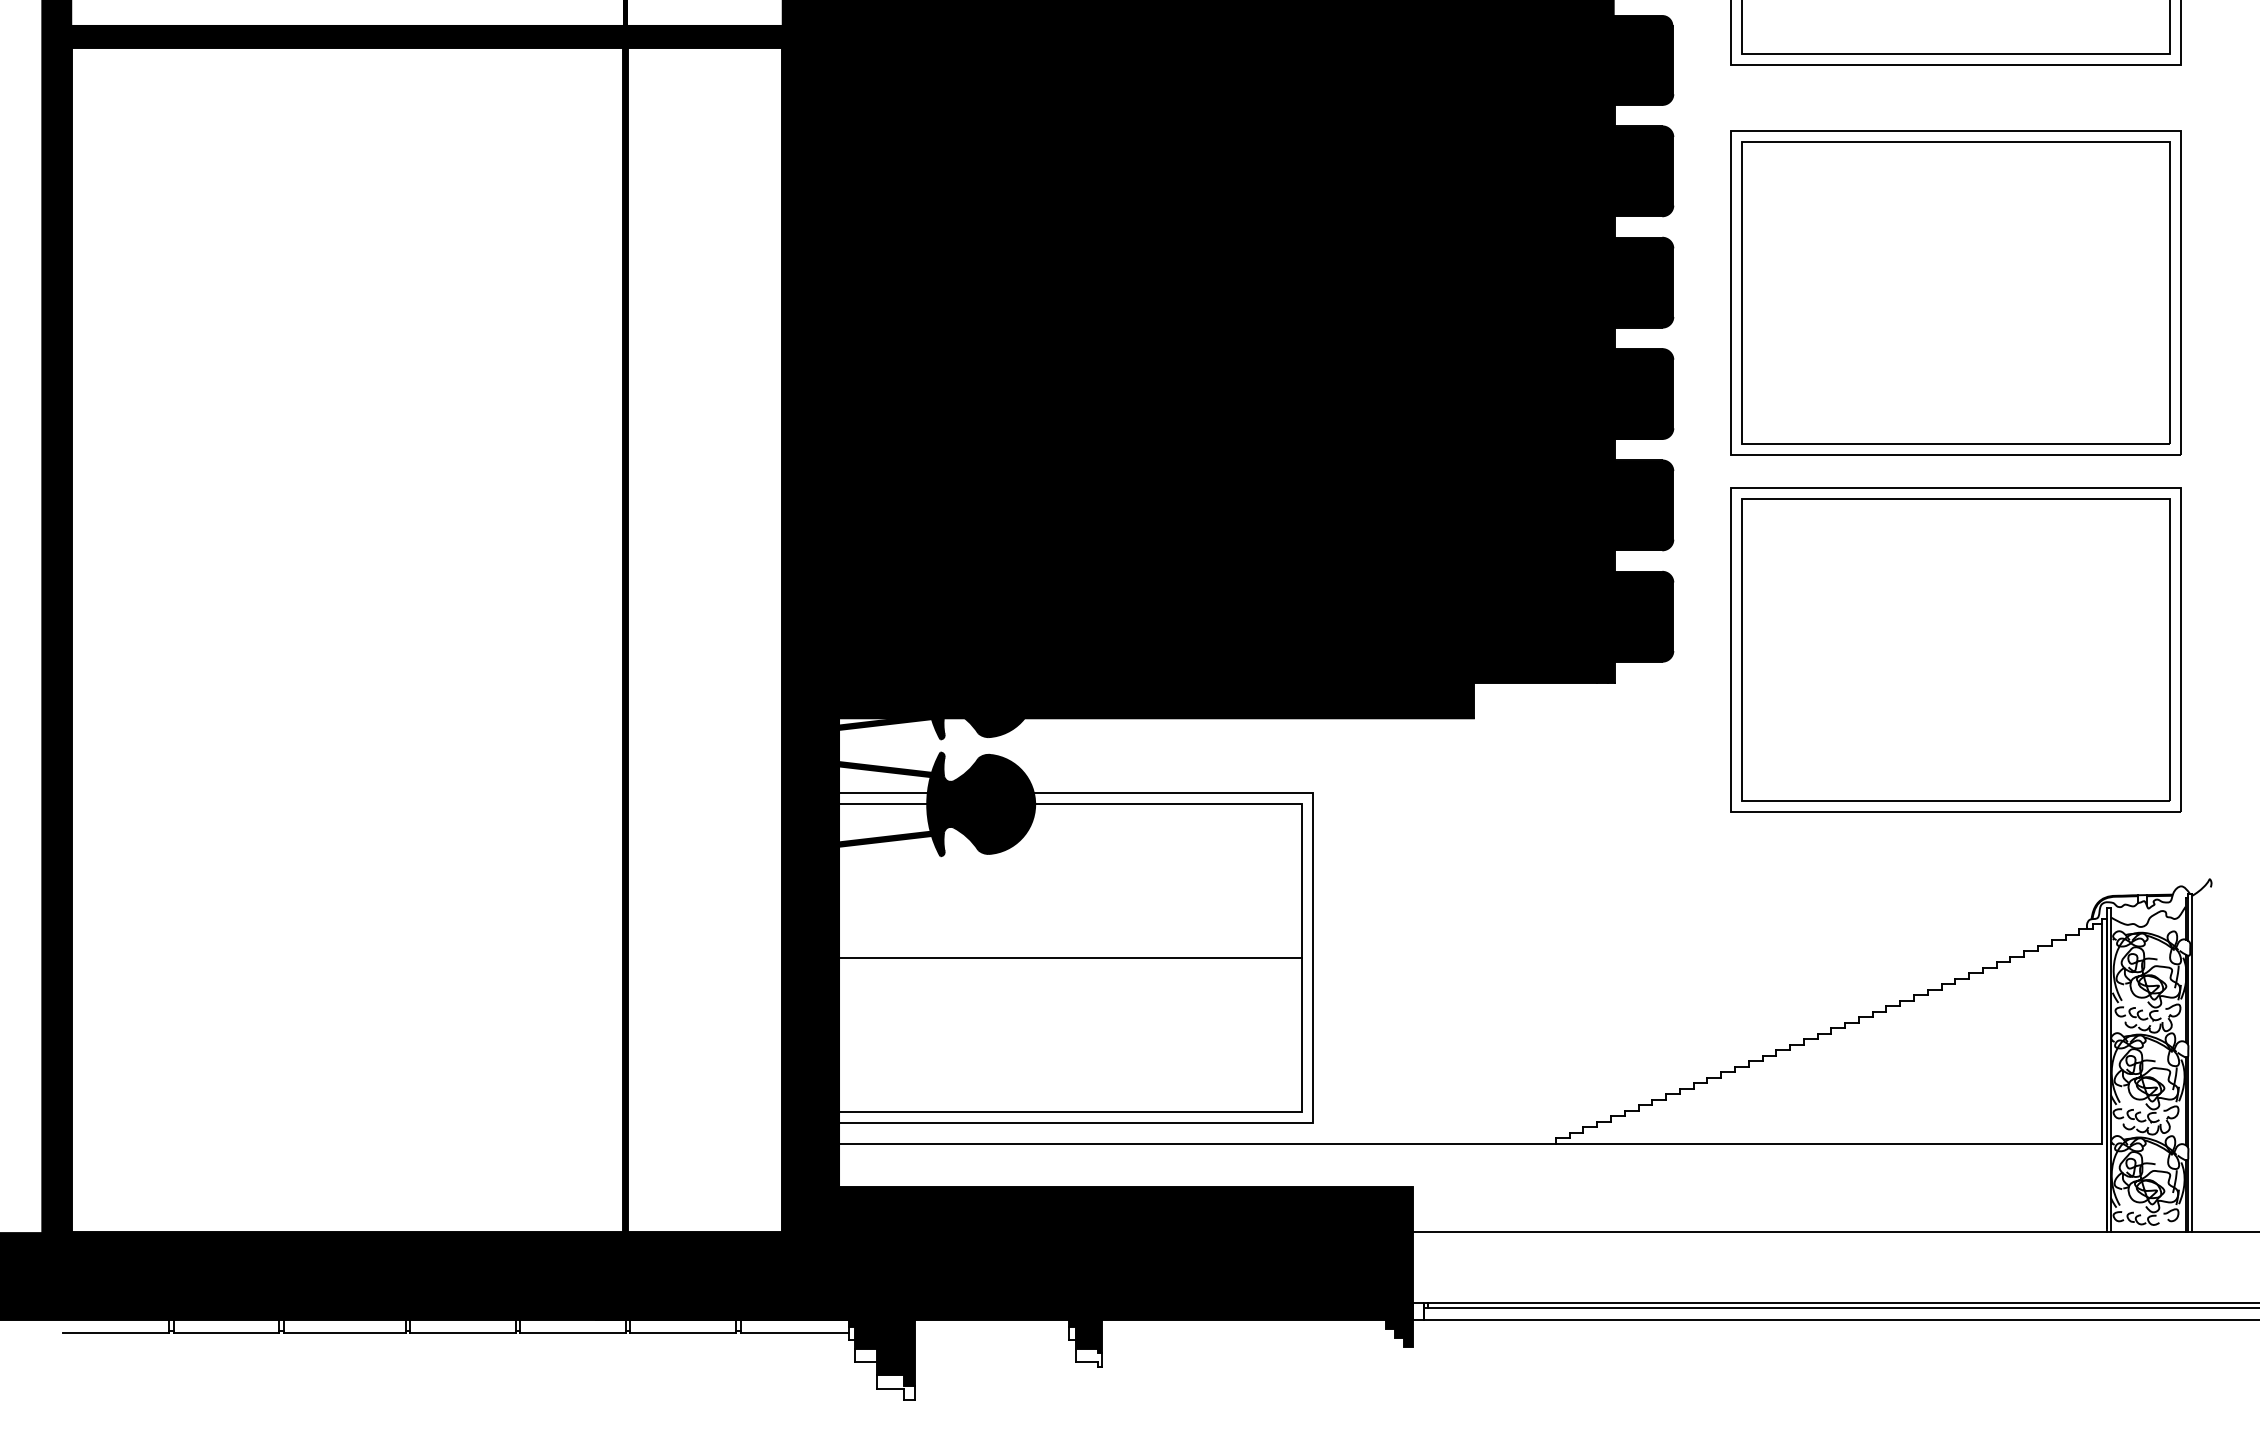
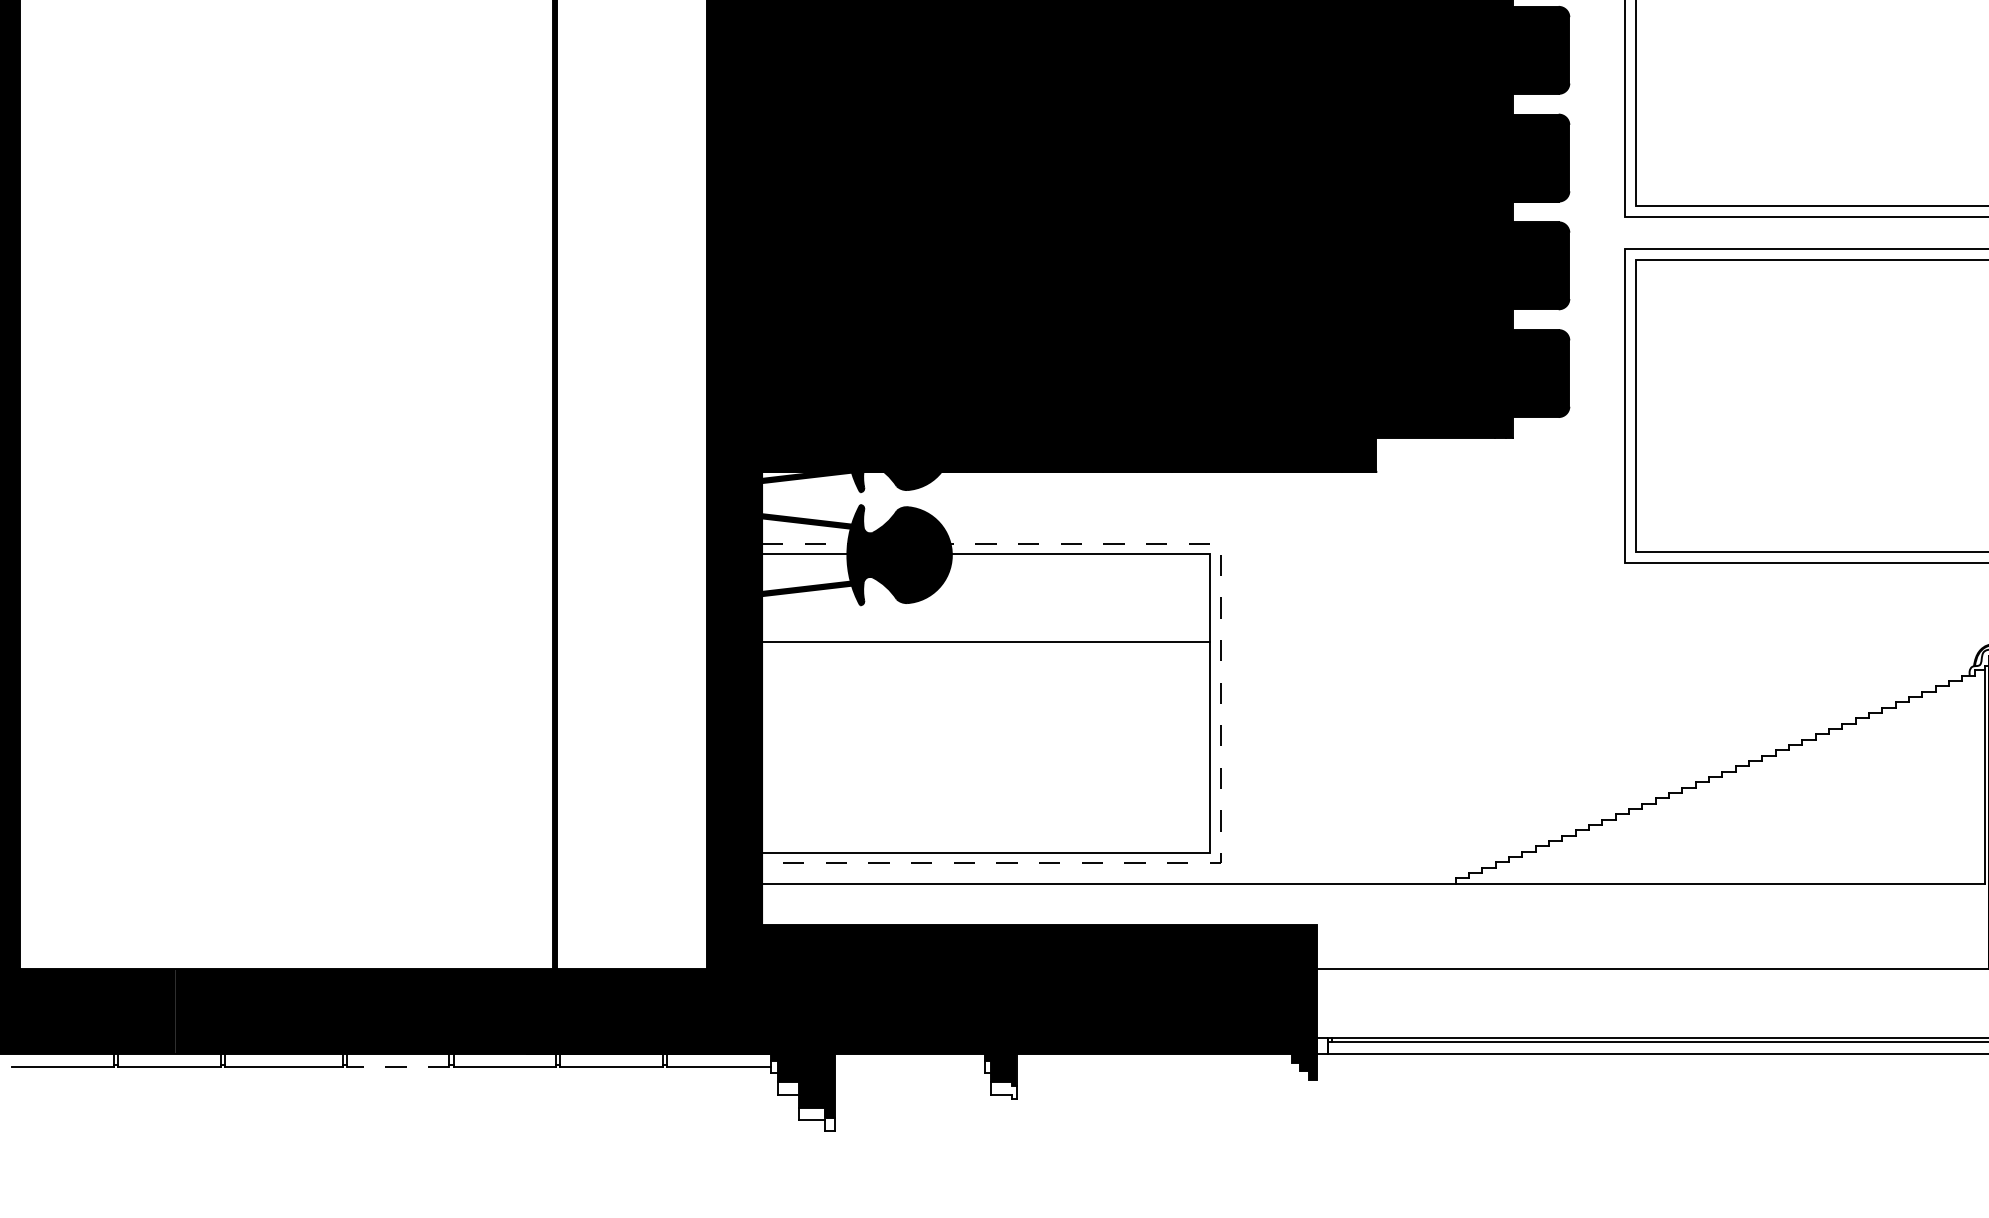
line: (1070, 957) -> (986, 641), moved
line: (1312, 958) -> (1220, 704), solid -> dashed
line: (462, 1333) -> (397, 1067), solid -> dashed

